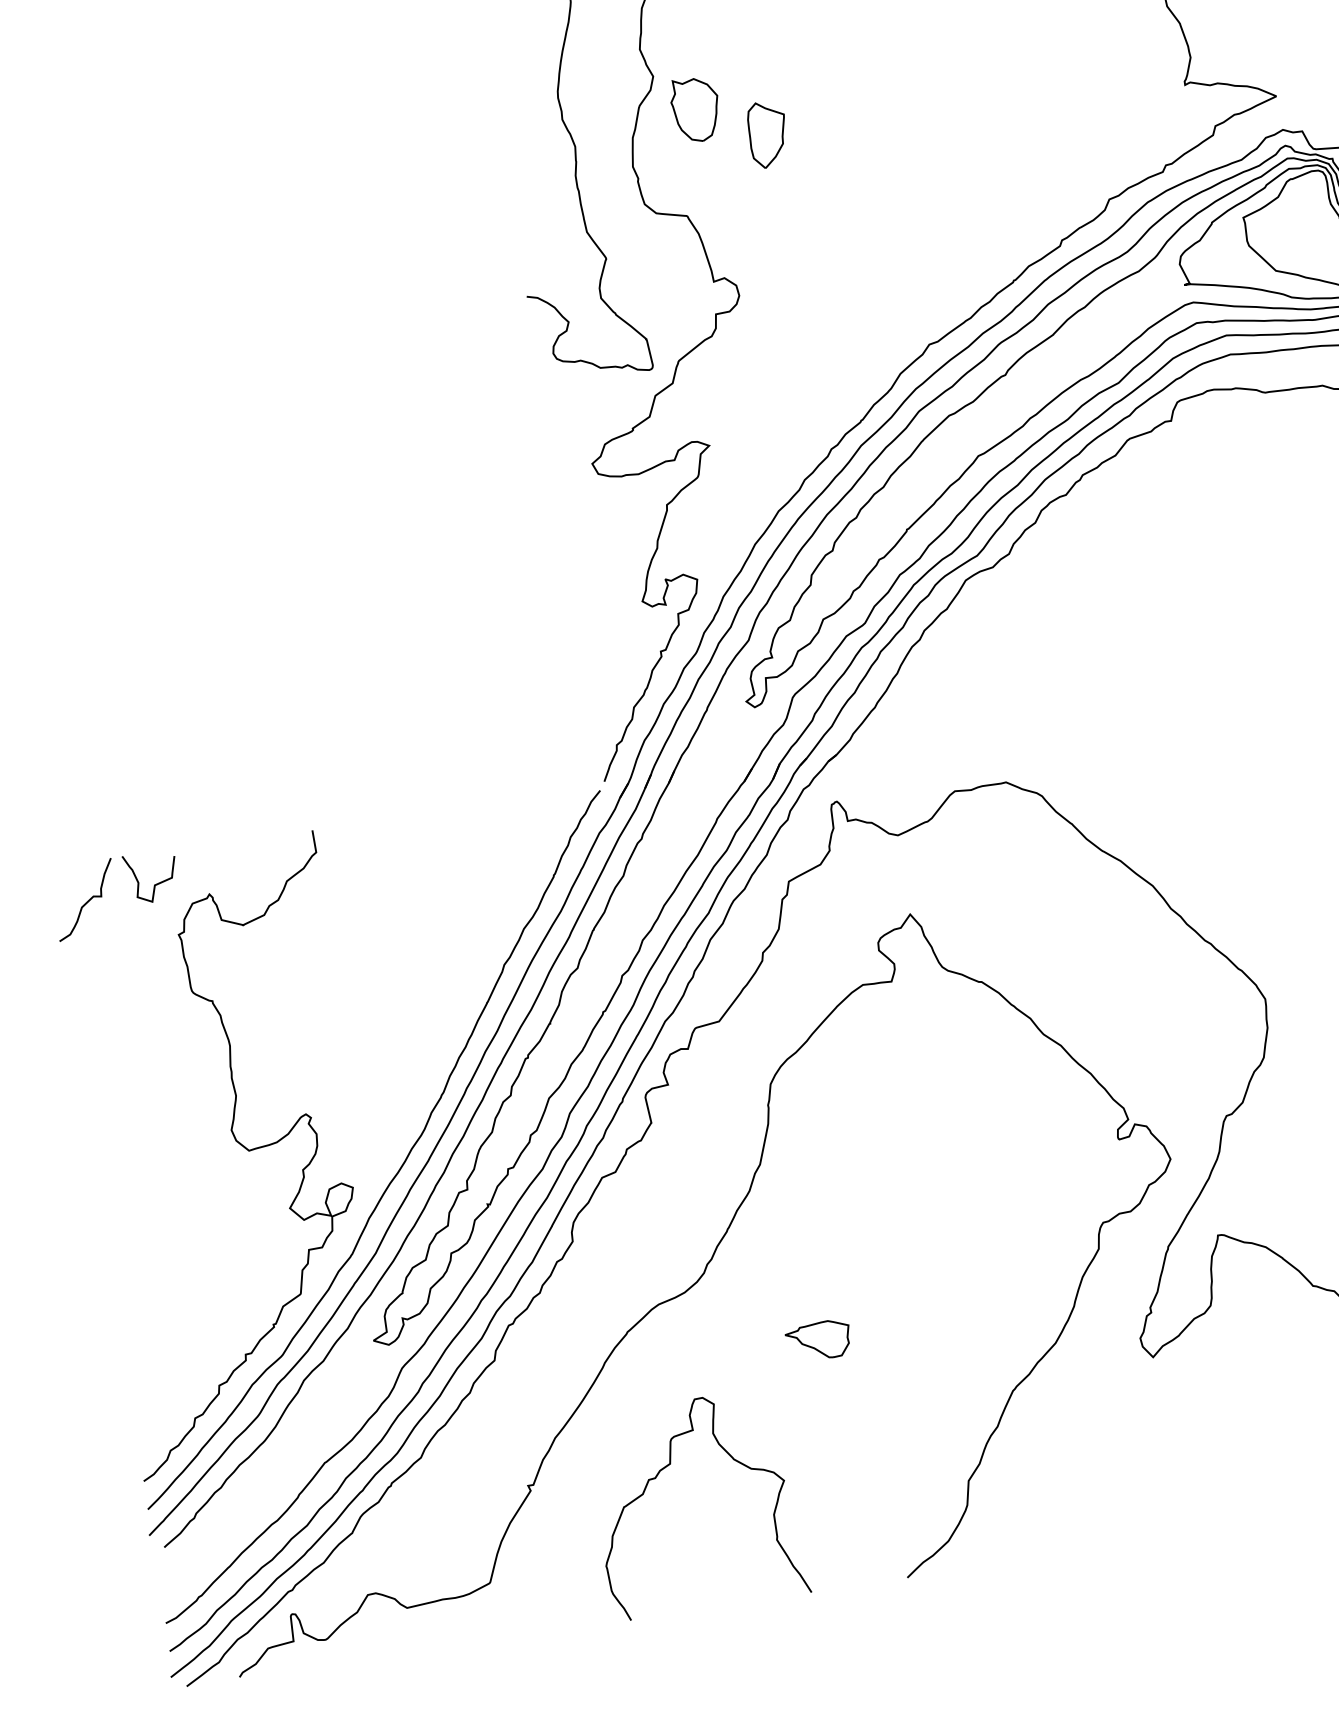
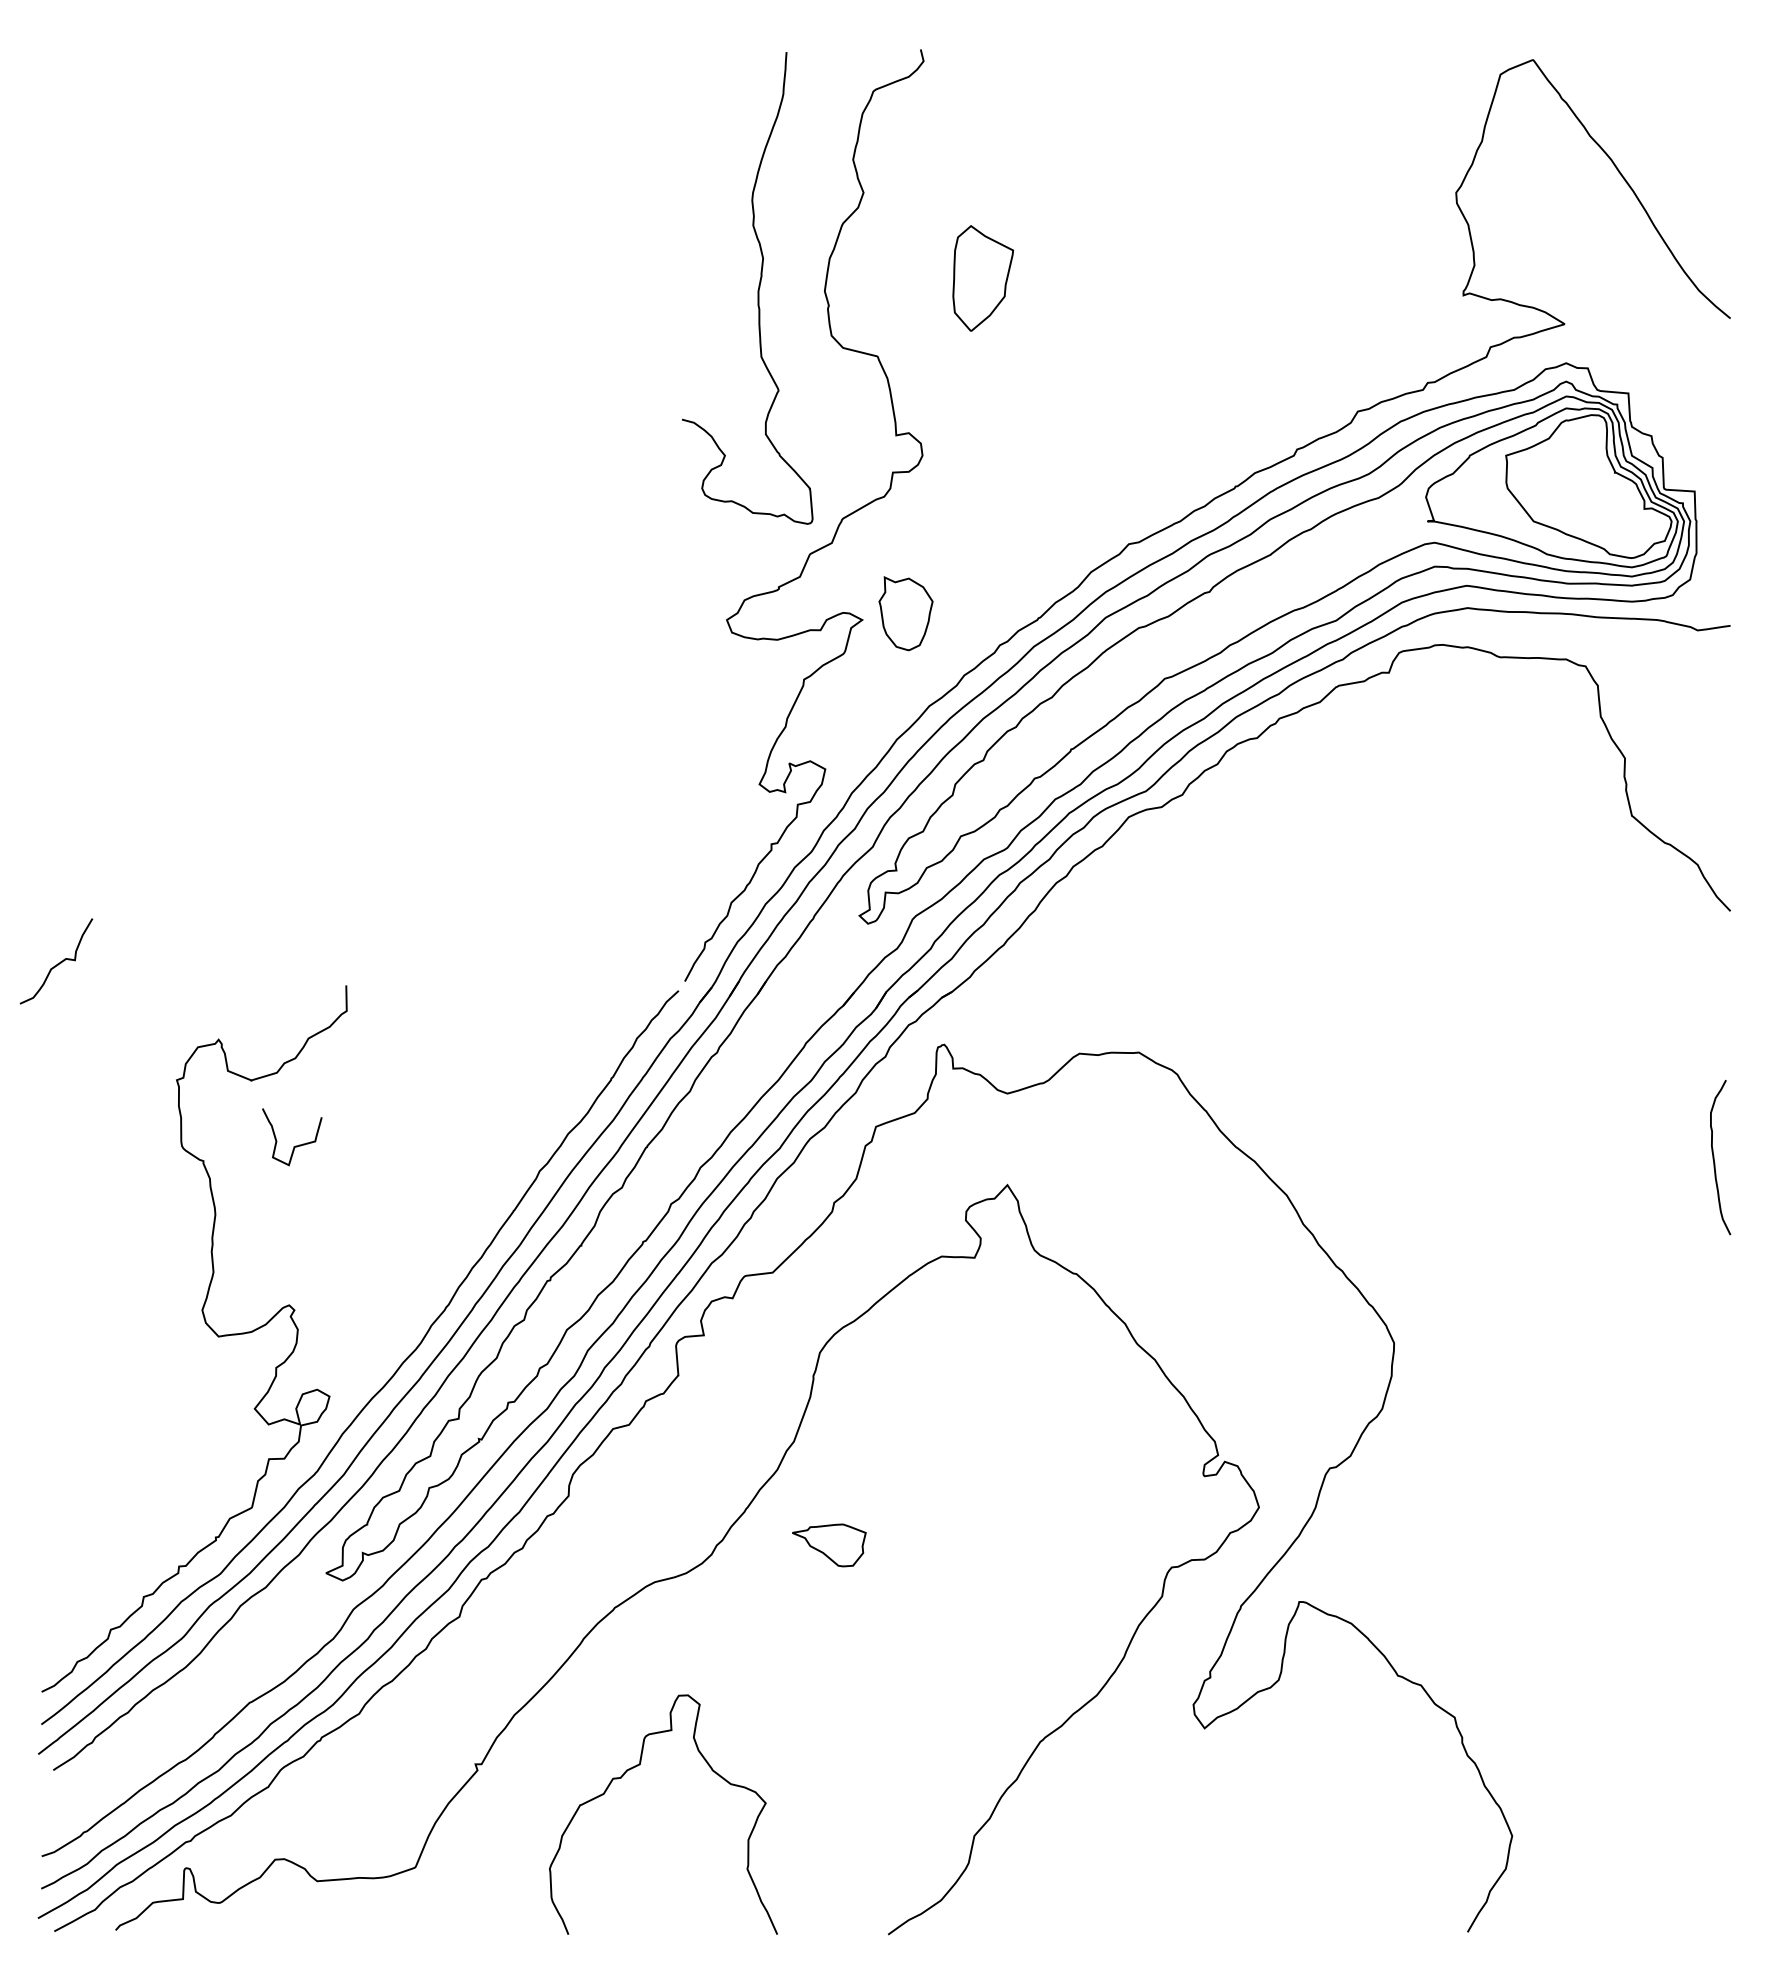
part: (695, 109) -> (905, 613), moved
part: (768, 134) -> (983, 278), size x1.4
curve: (155, 883) -> (295, 1145), moved
curve: (86, 901) -> (57, 963), moved
part: (818, 1341) -> (829, 1545), moved

